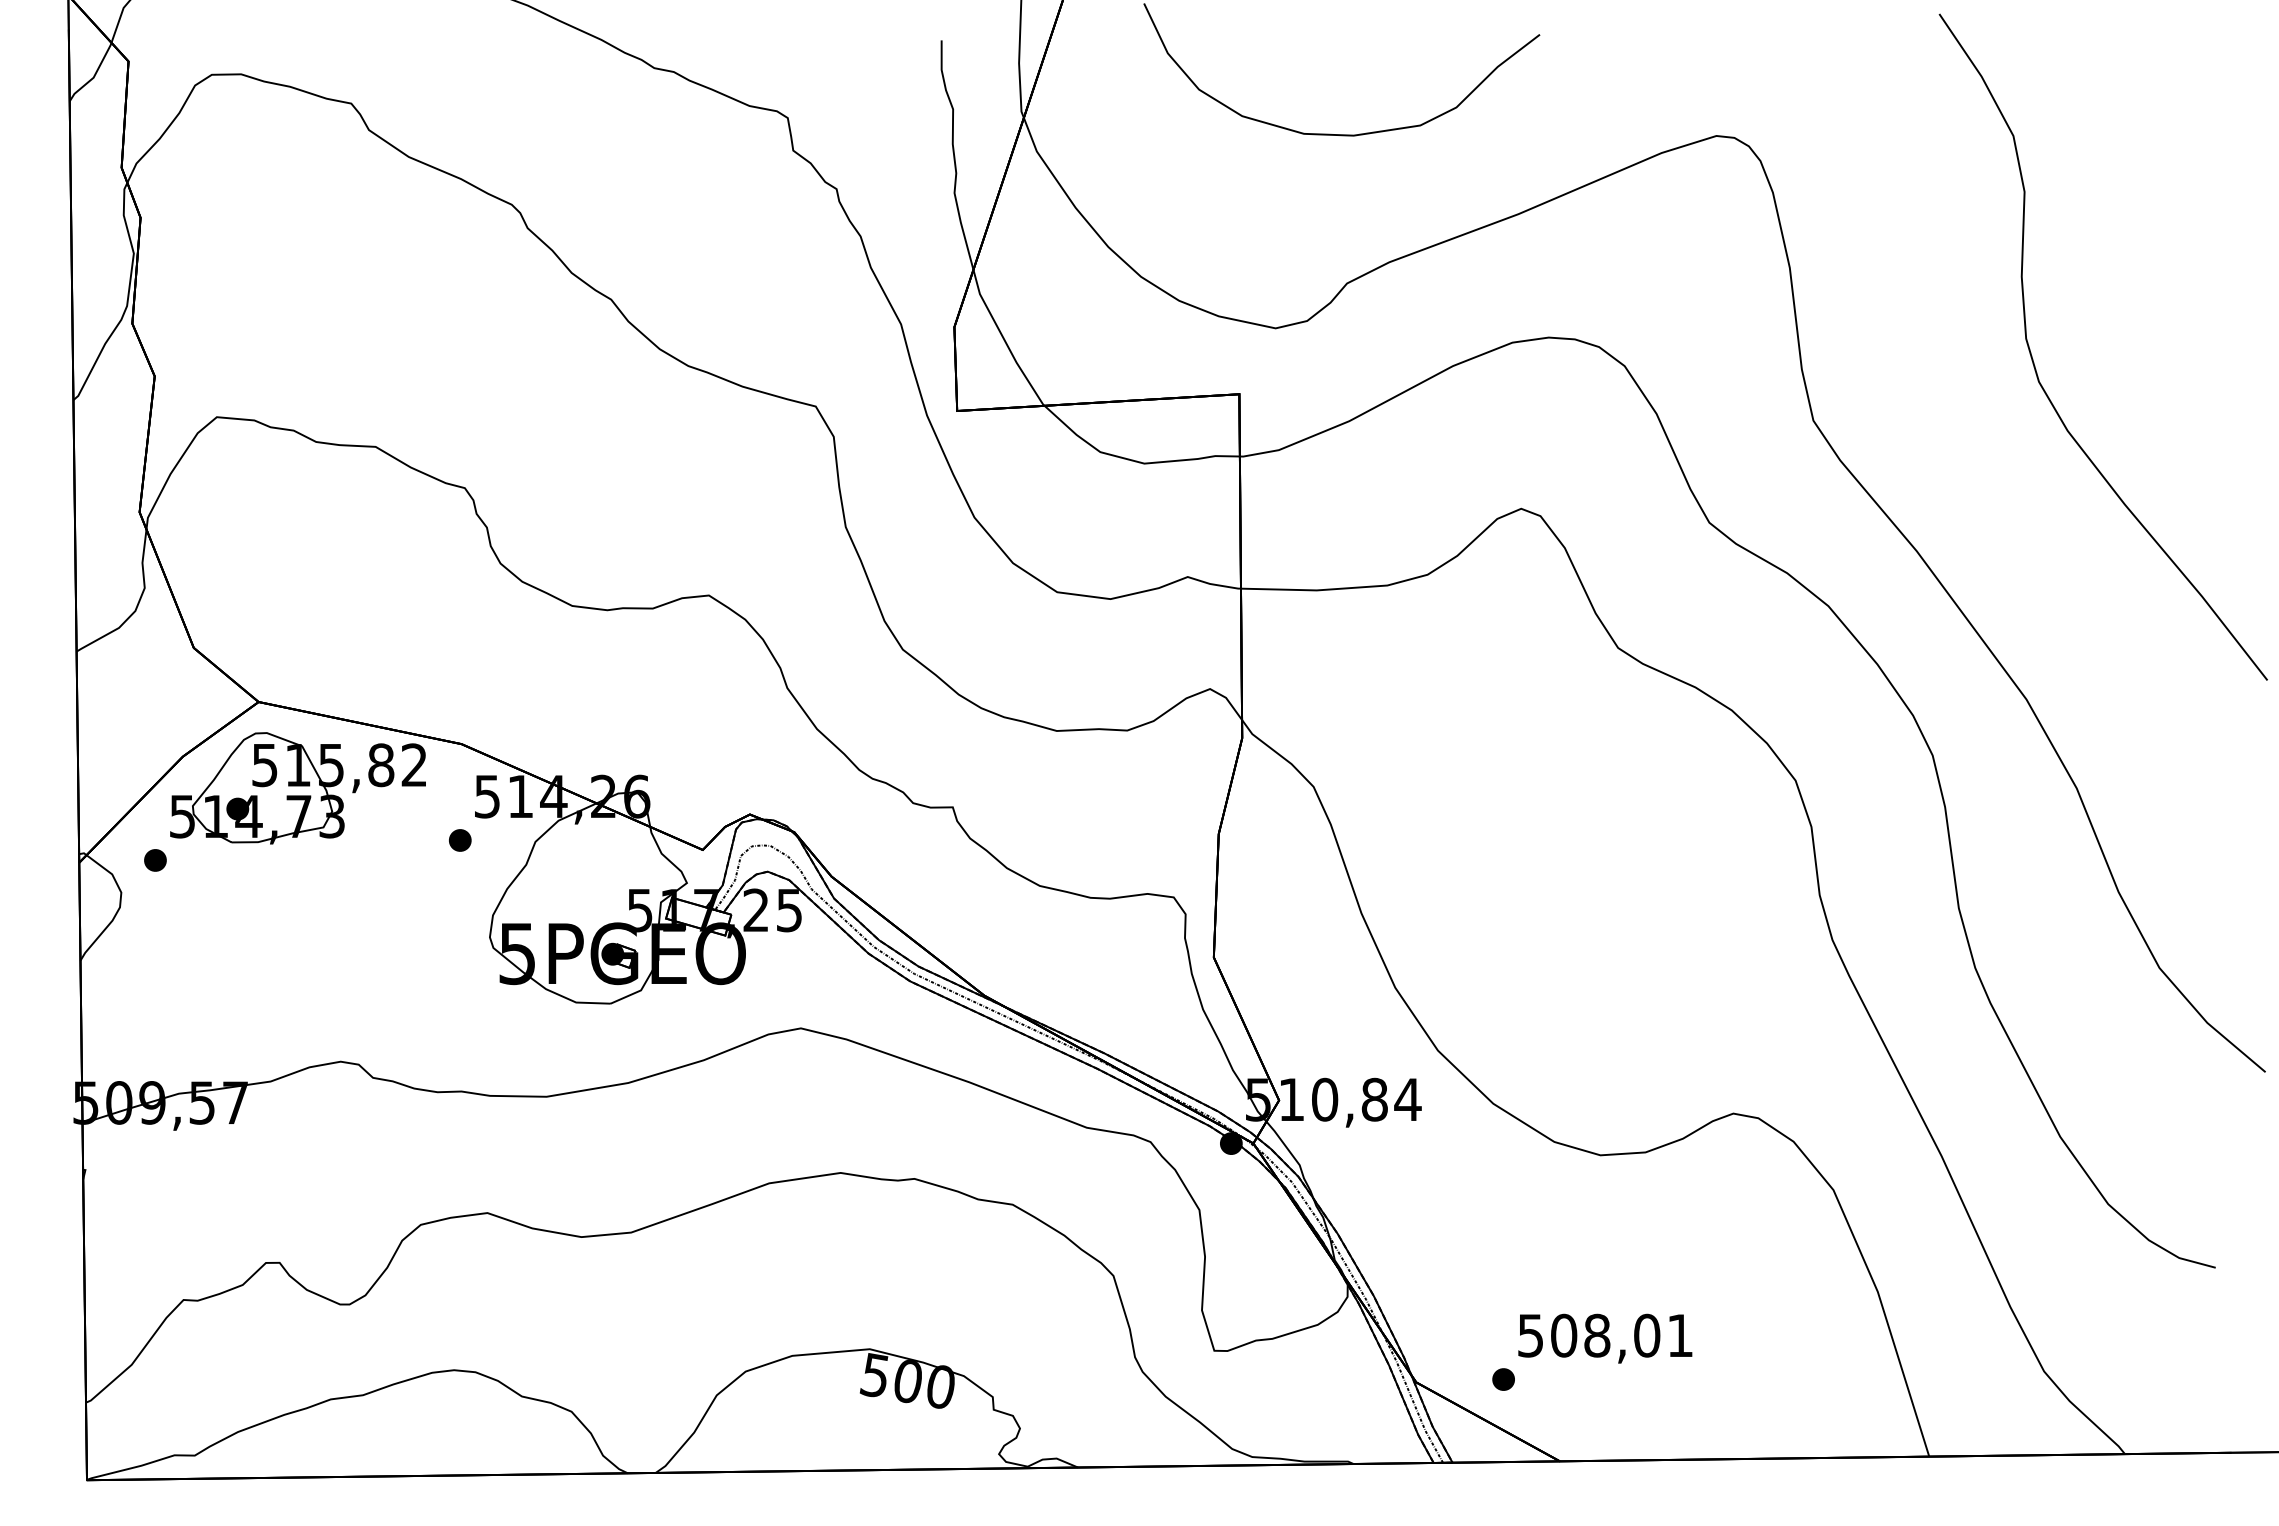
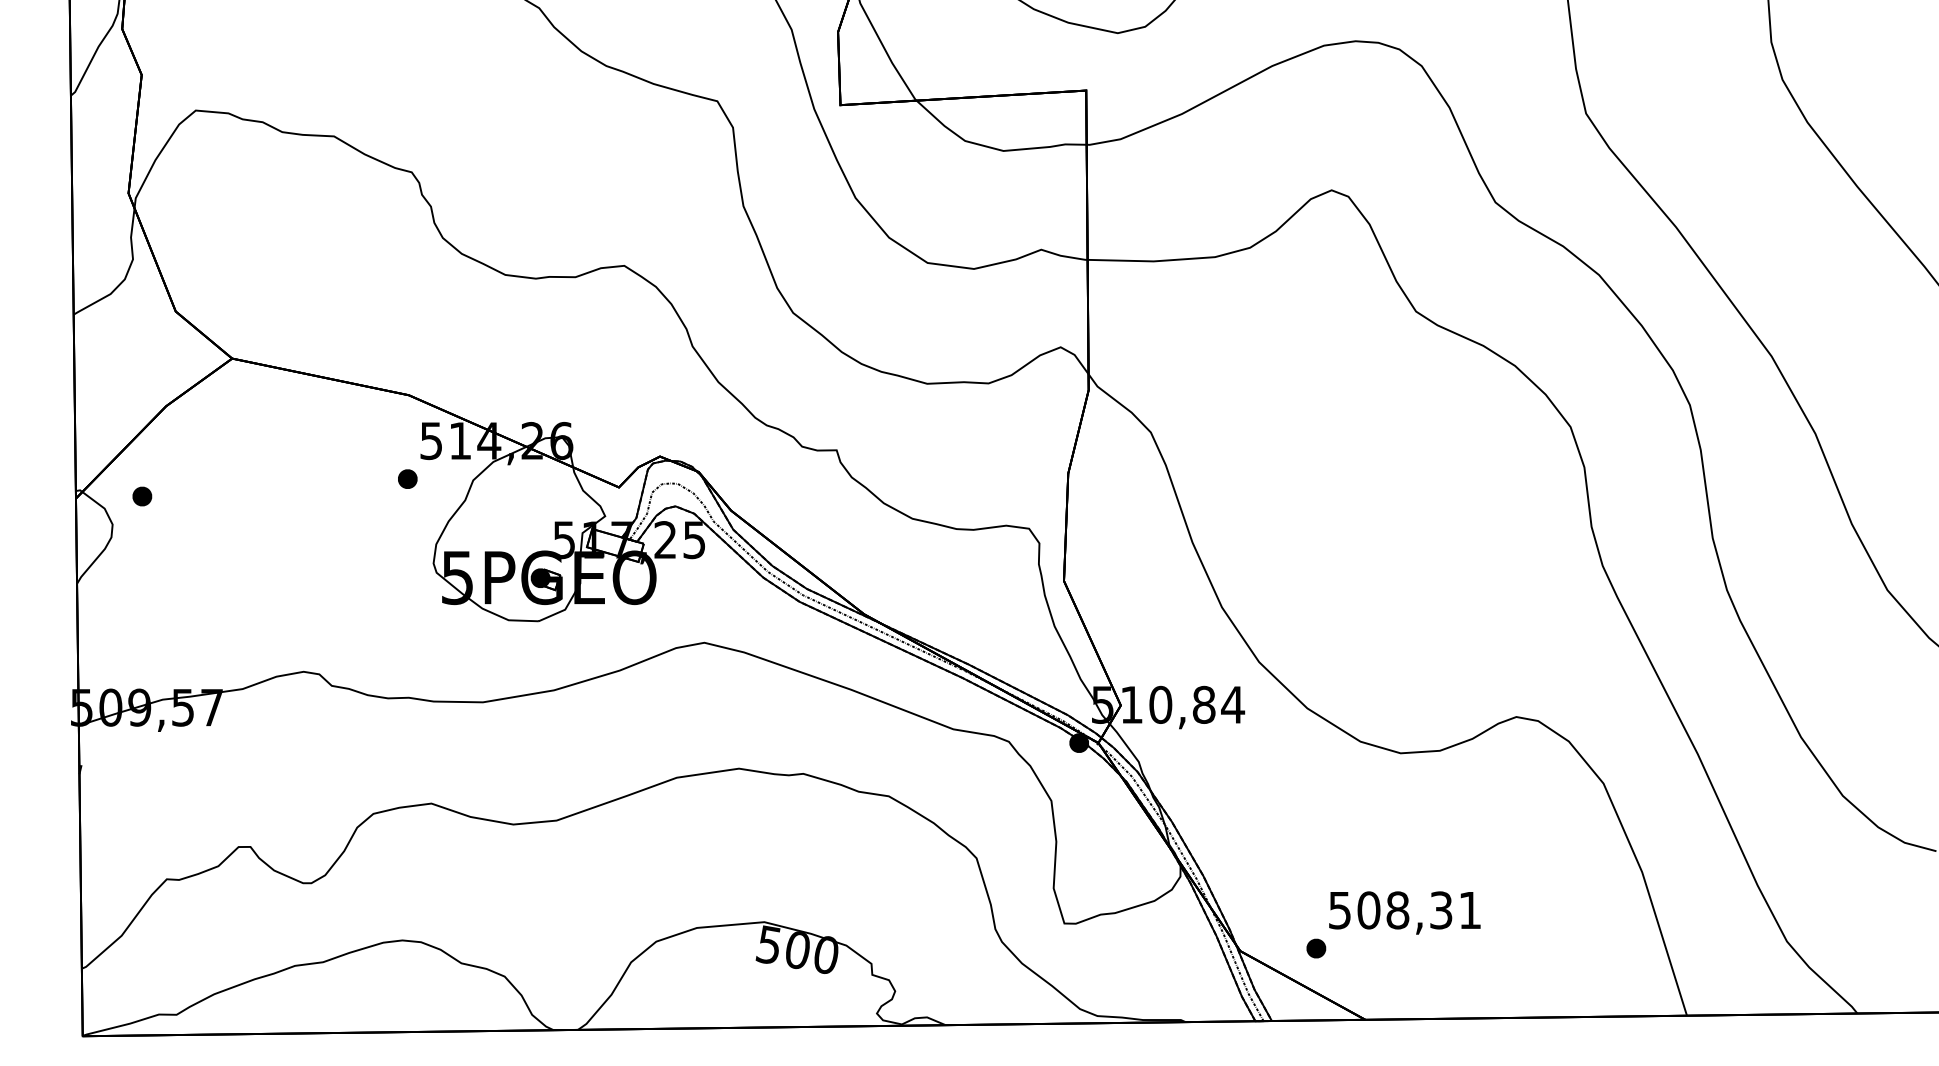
part: (297, 788) -> (266, 433), removed
text: (1647, 1335) -> (1441, 910), 508,01 -> 508,31

